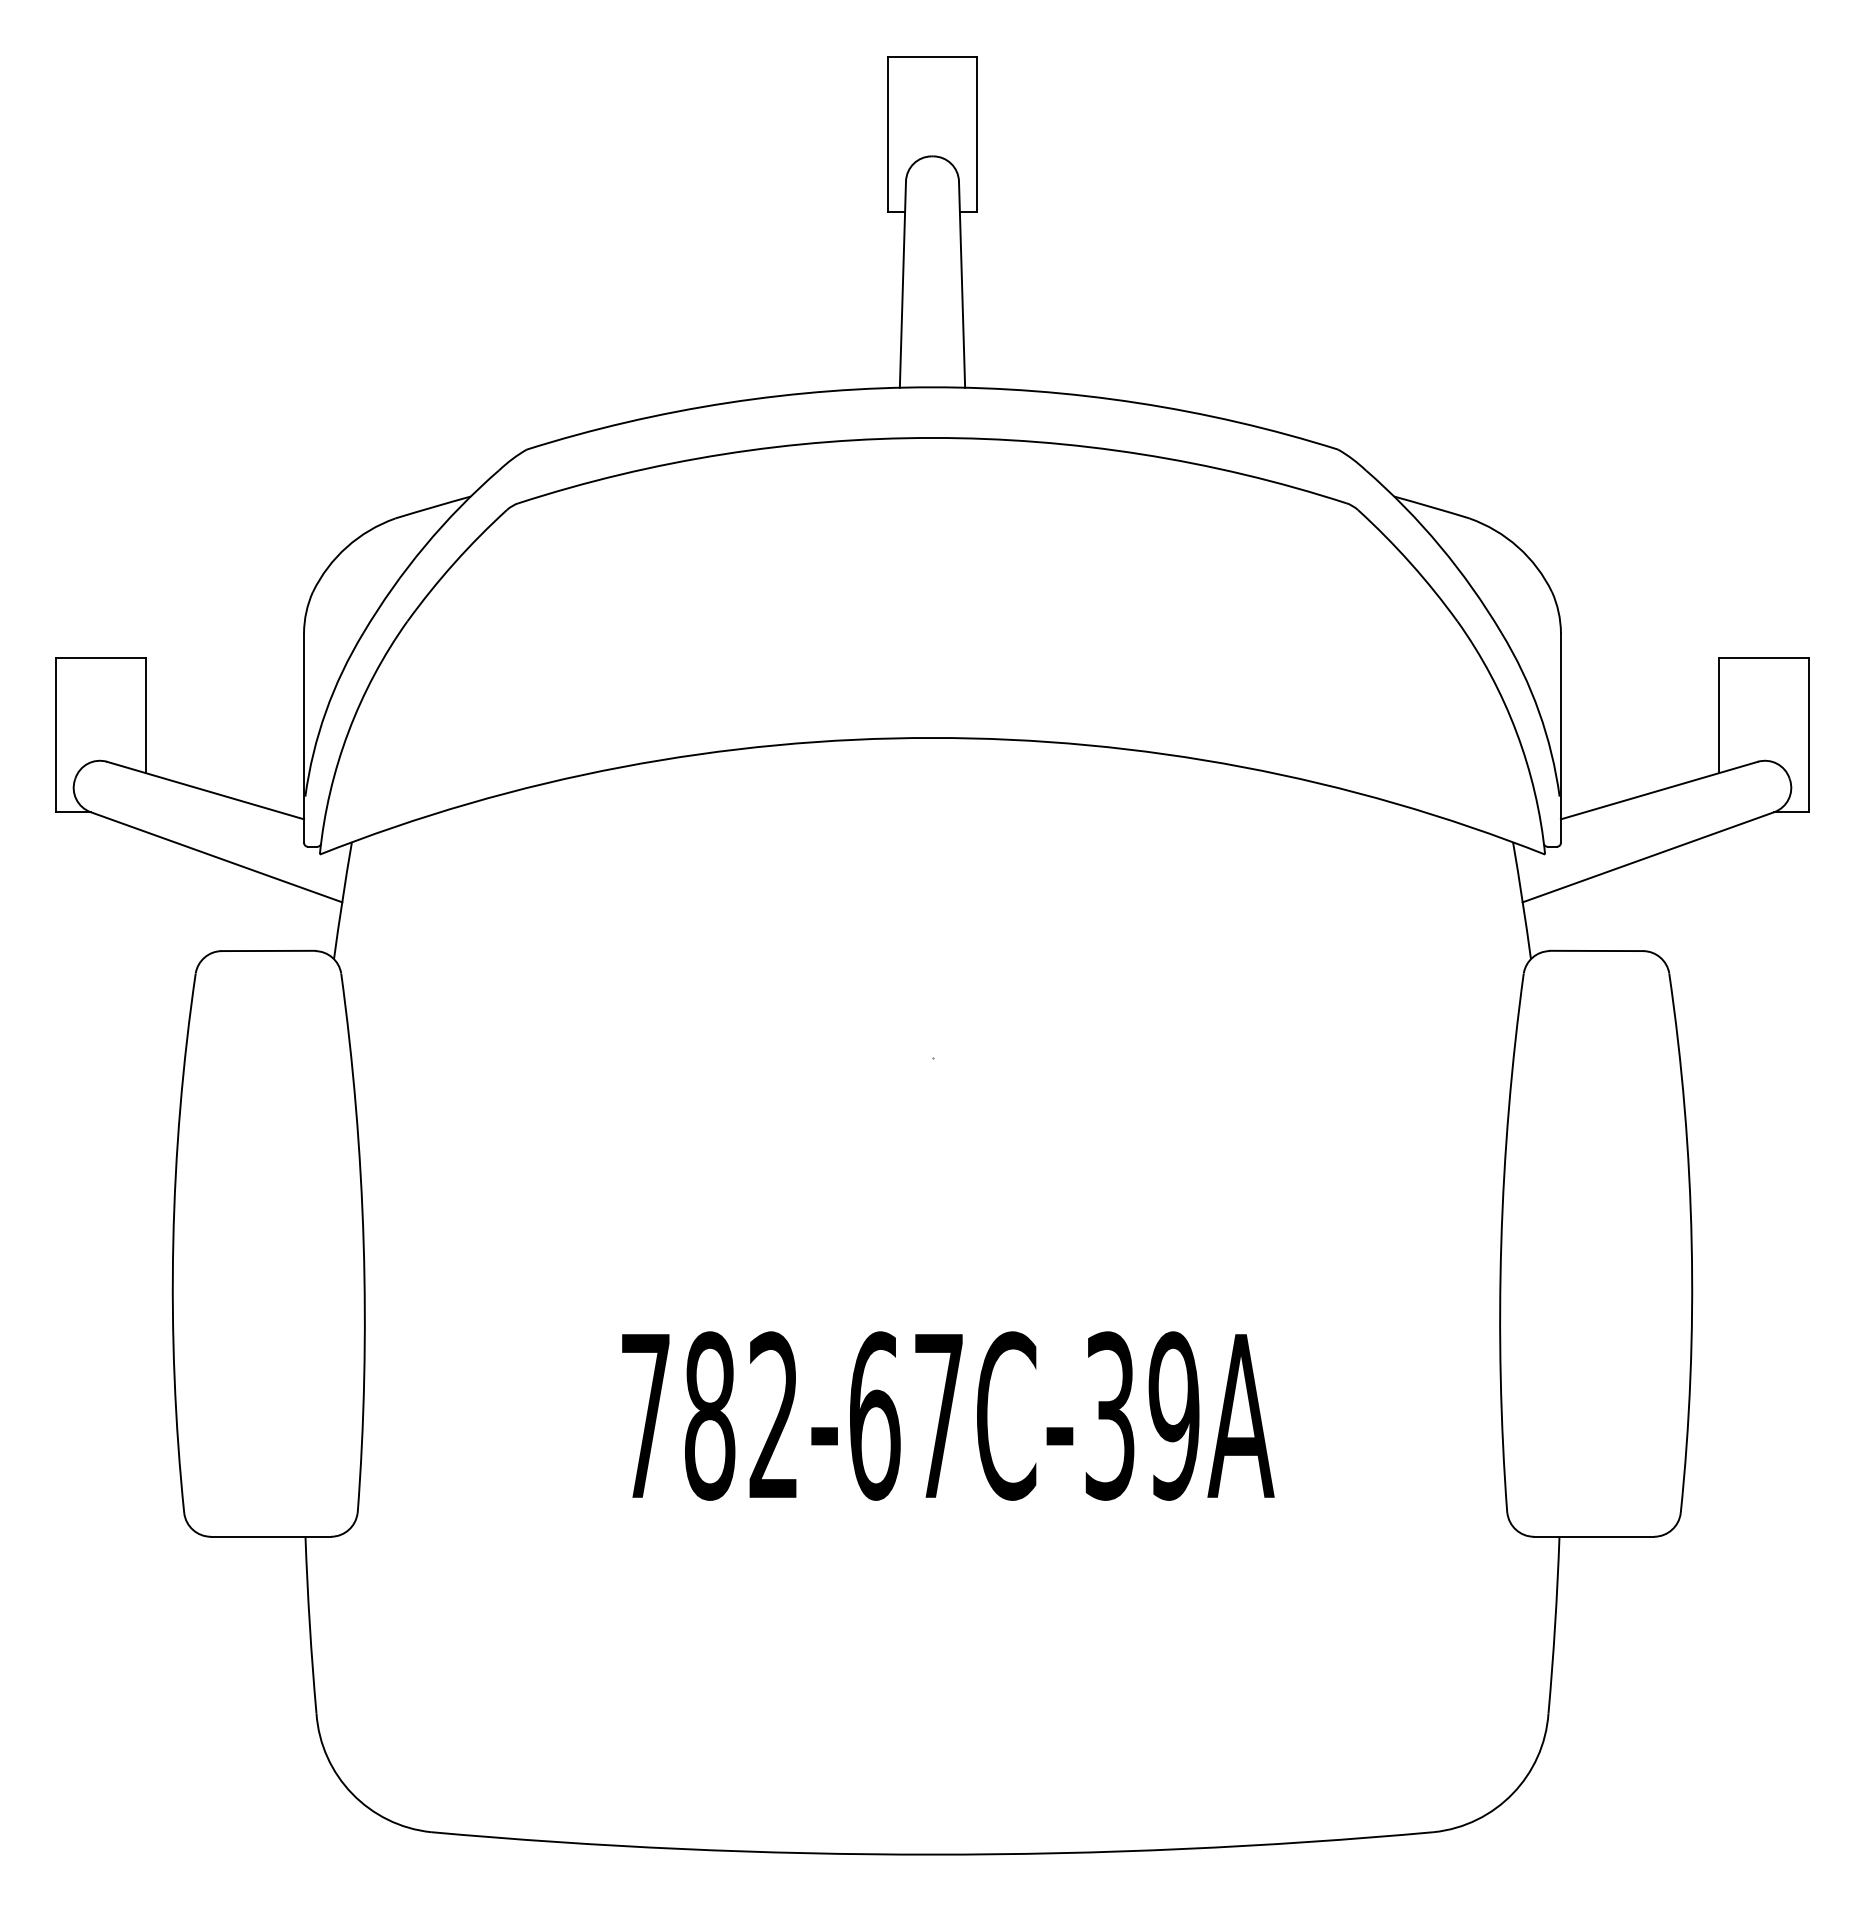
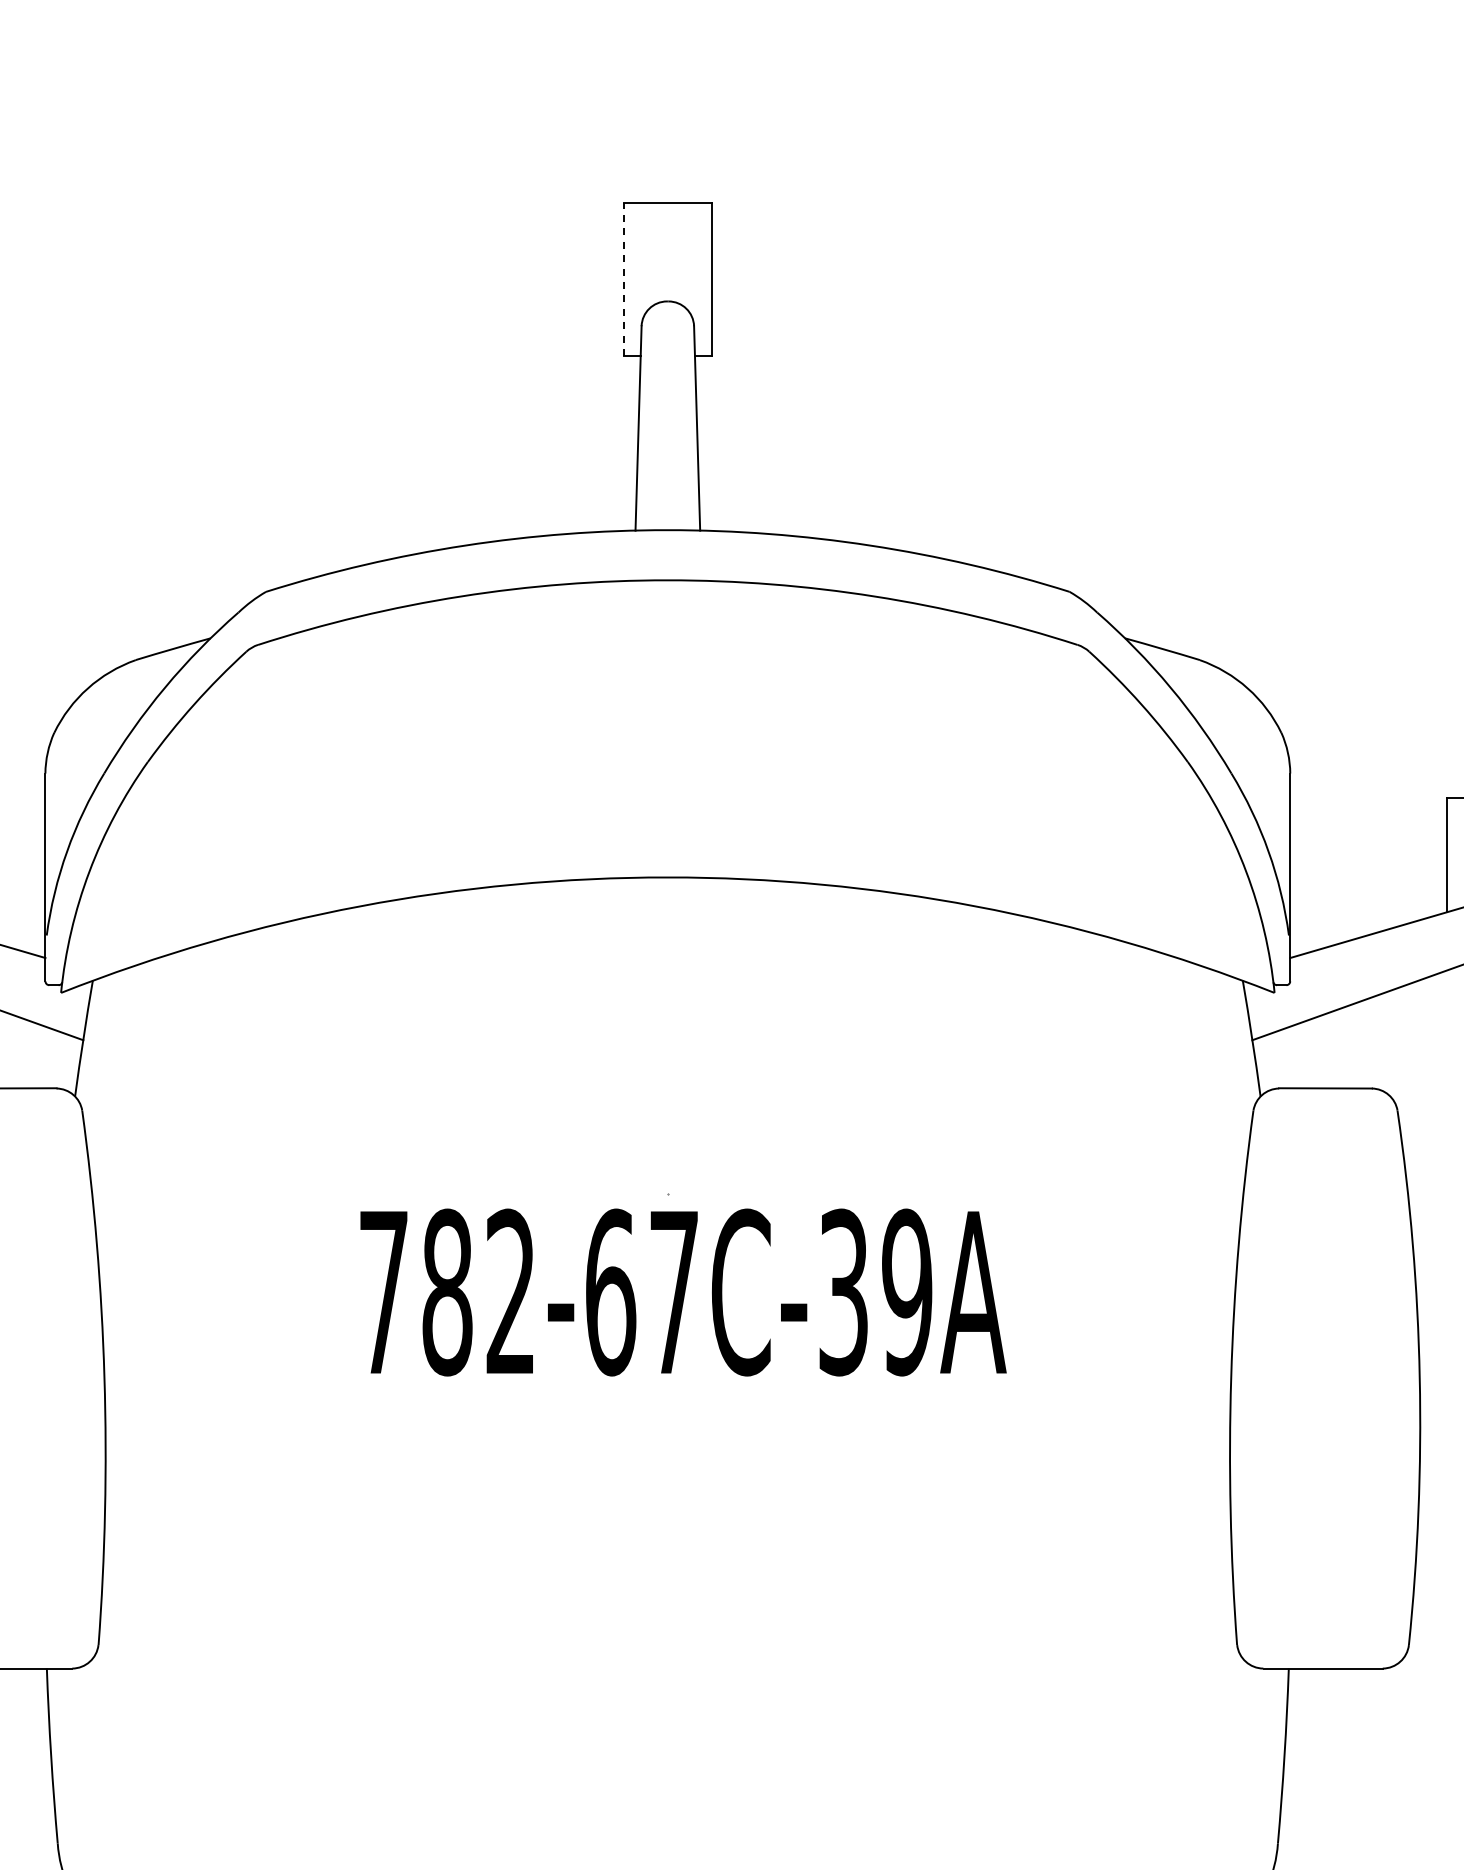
line: (887, 133) -> (623, 278), solid -> dashed
text: (948, 1415) -> (683, 1291), moved

